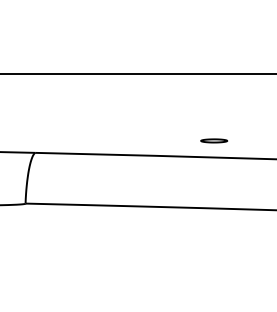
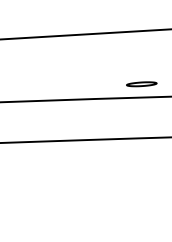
part: (213, 140) -> (141, 83), size x1.43

